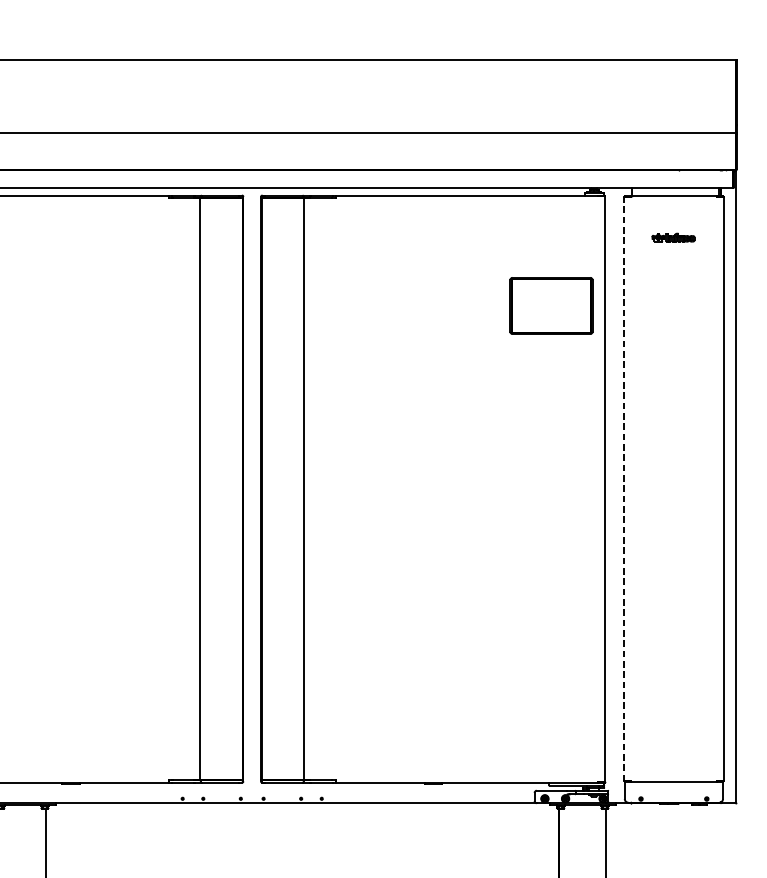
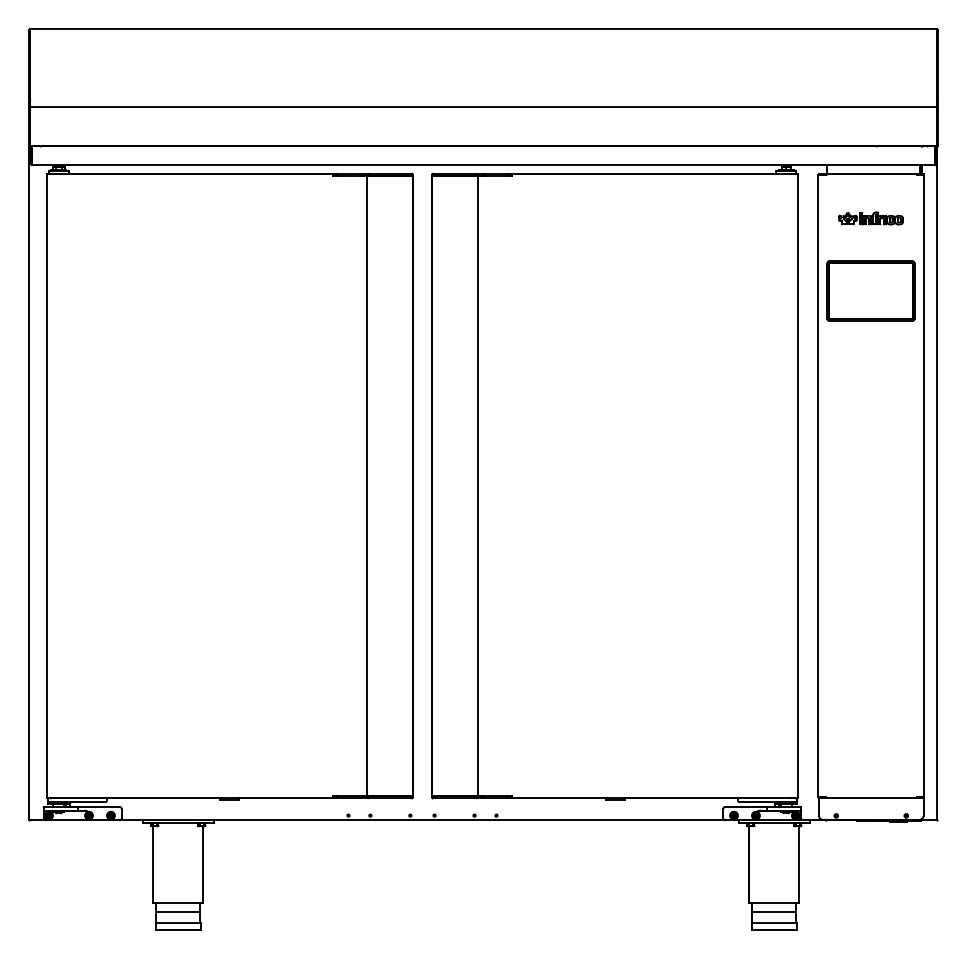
part: (673, 237) -> (870, 218), size x1.43
part: (551, 305) -> (870, 290), moved
line: (624, 488) -> (818, 485), dashed -> solid

